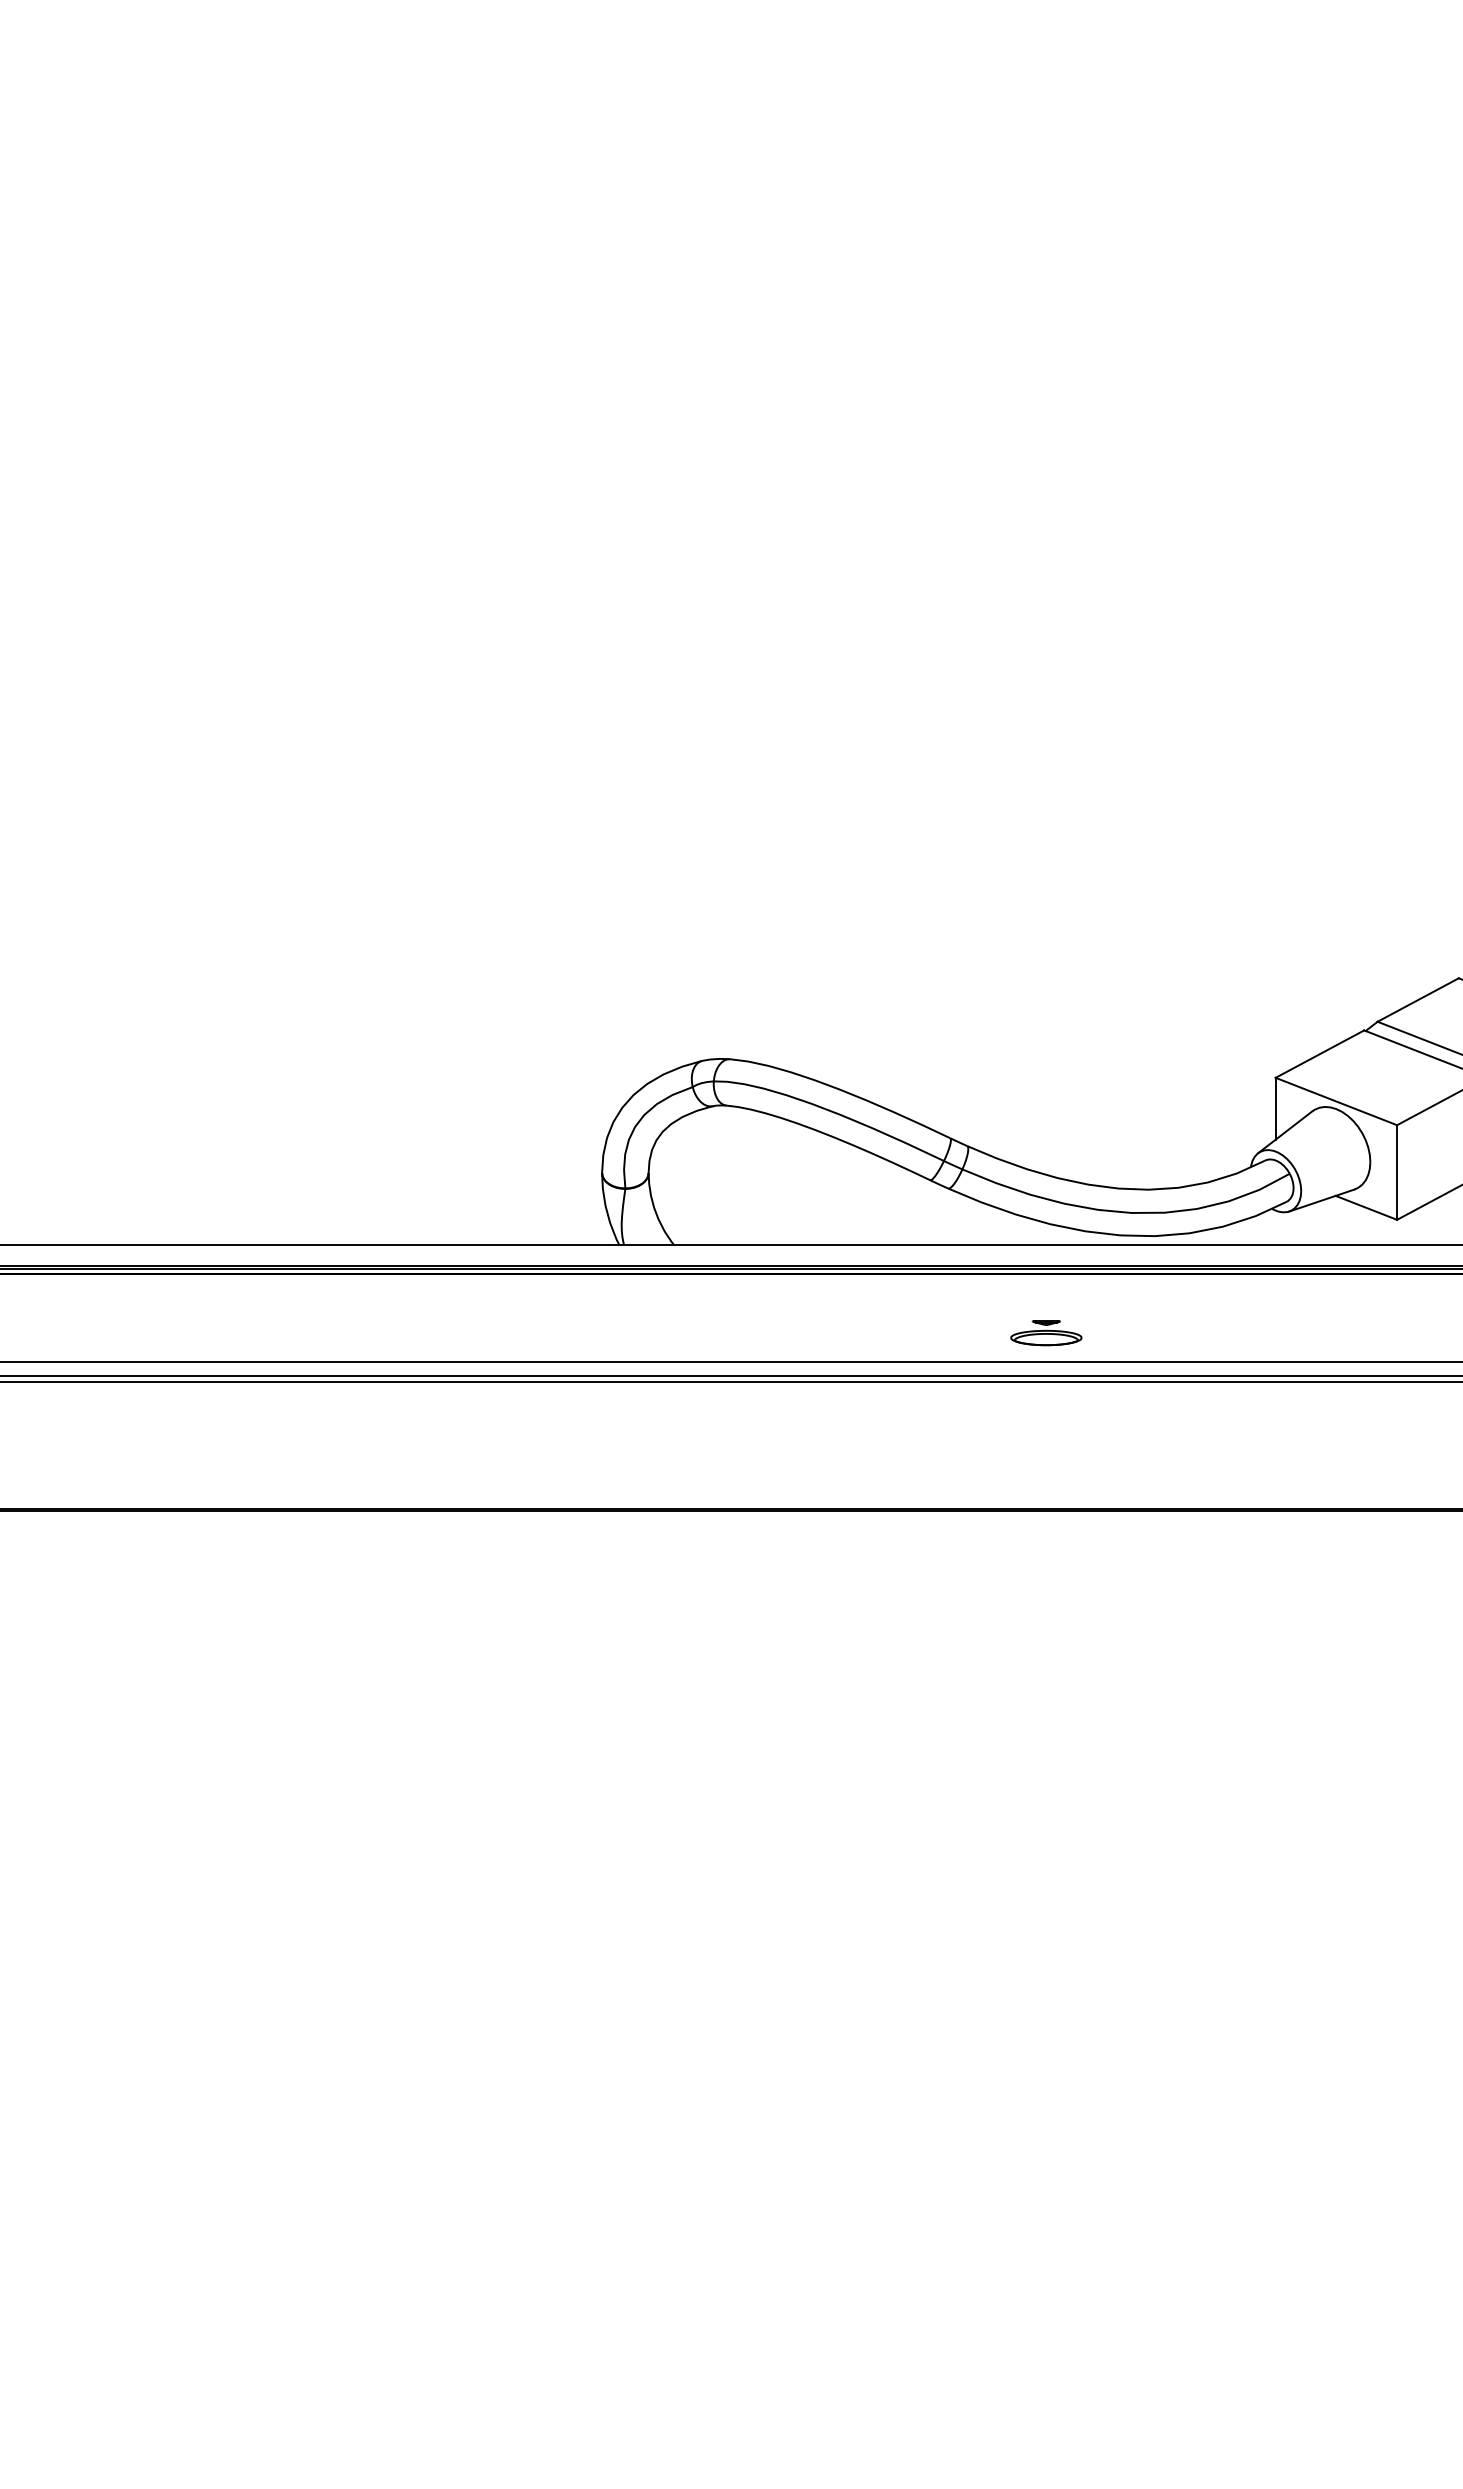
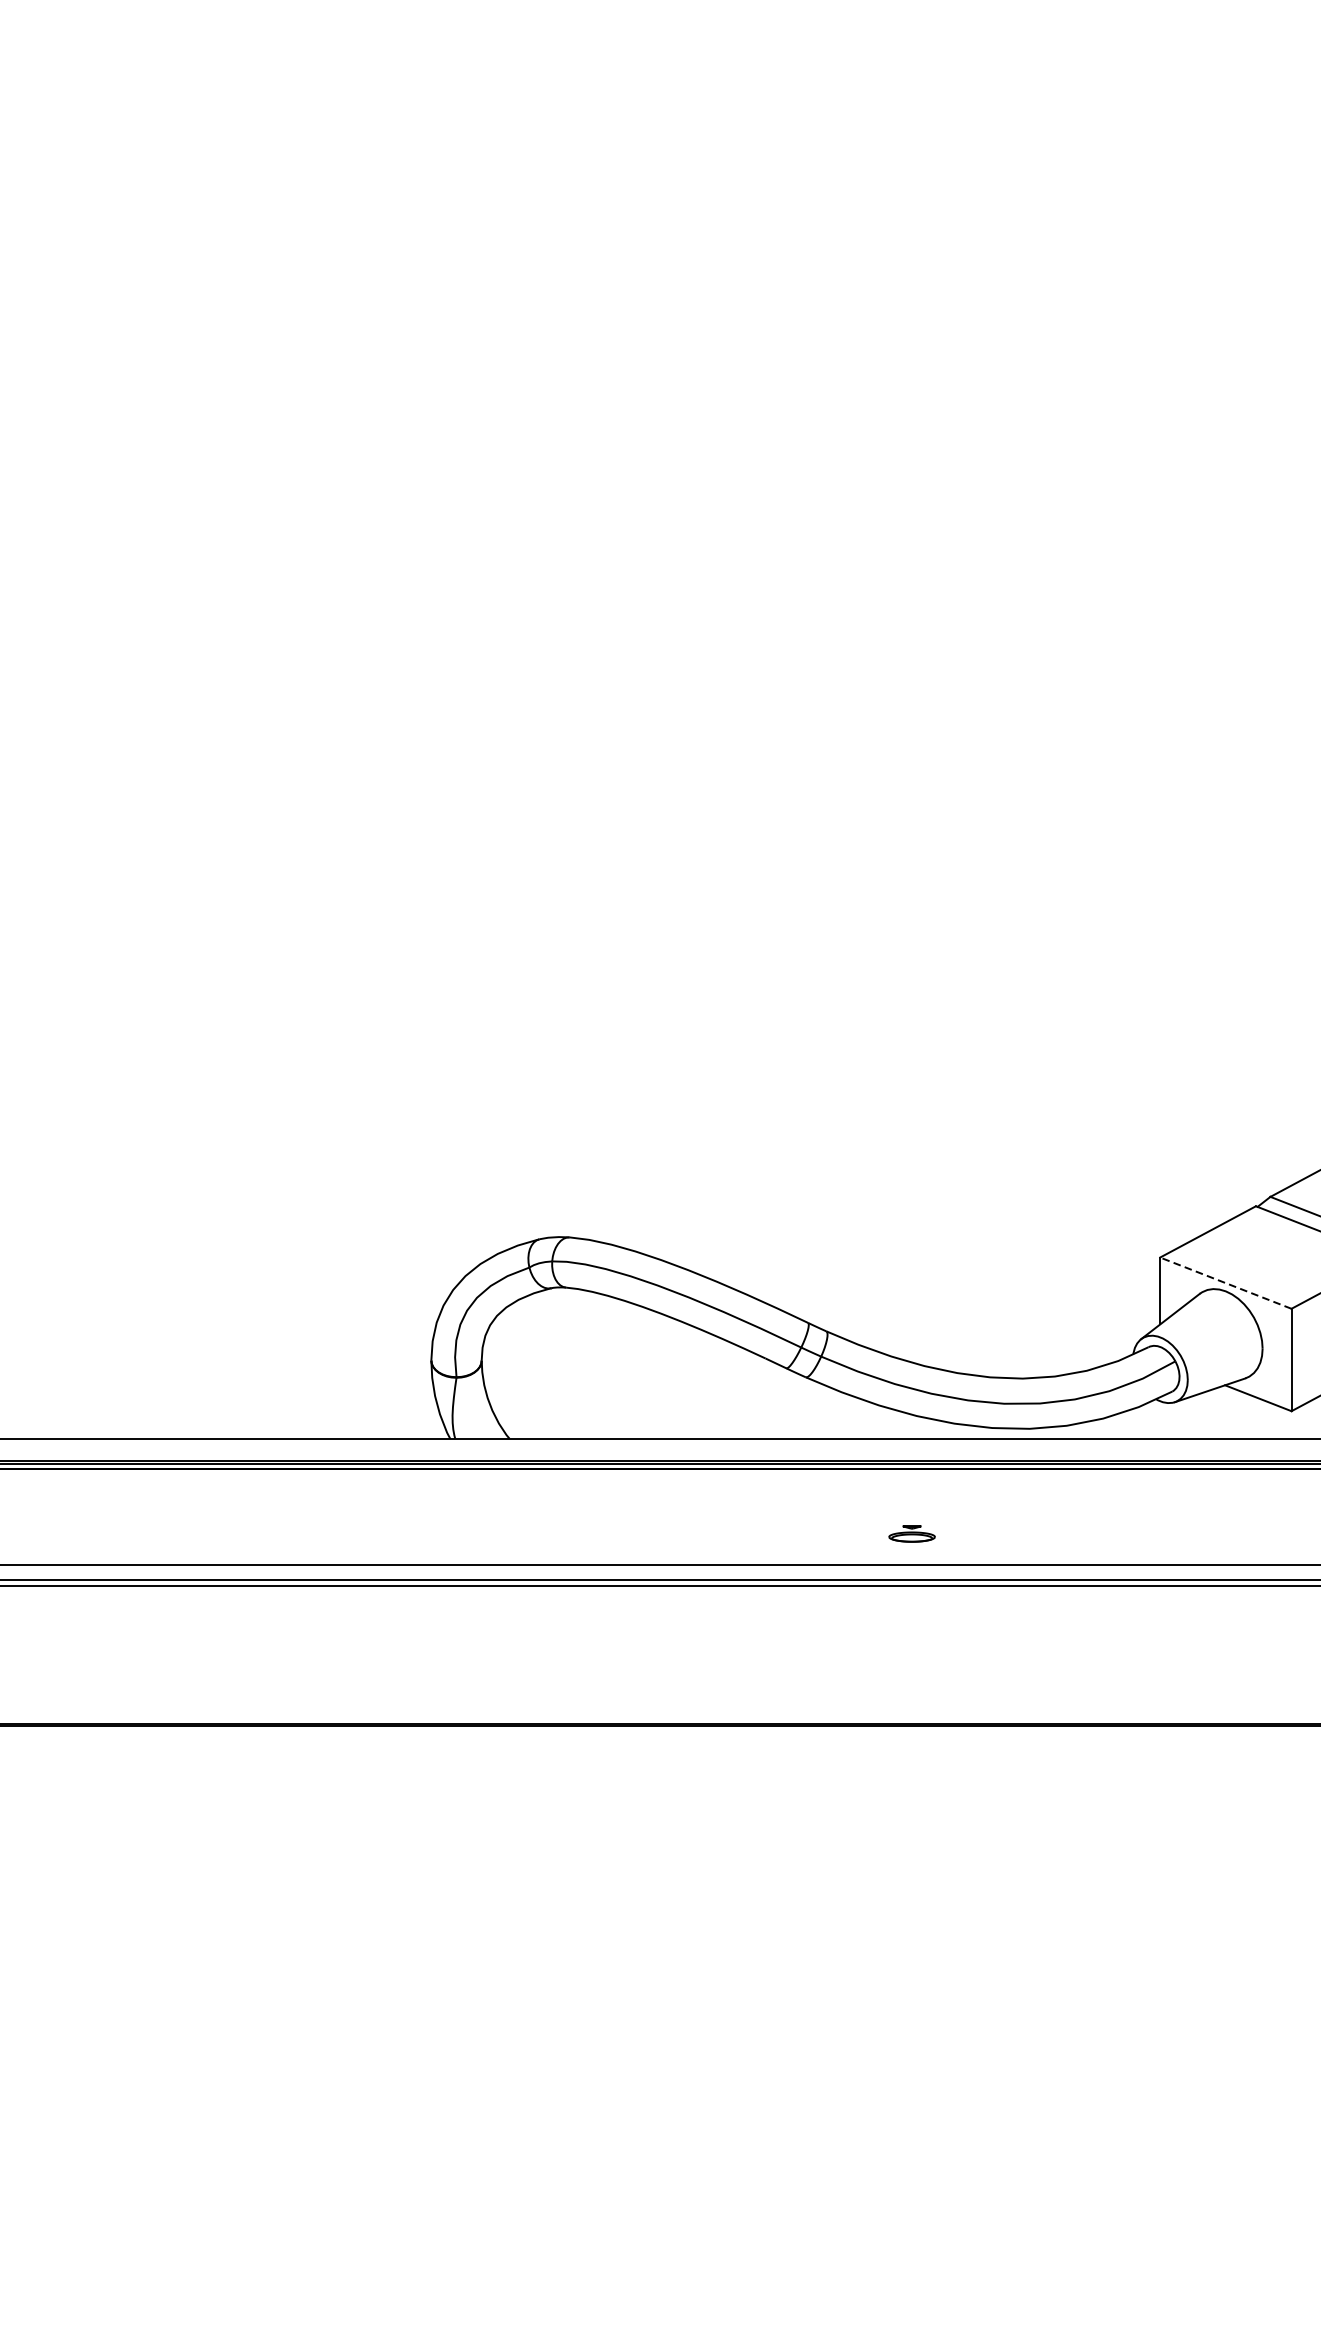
line: (1335, 1101) -> (1224, 1283), solid -> dashed
part: (1046, 1333) -> (912, 1534), size x0.6

